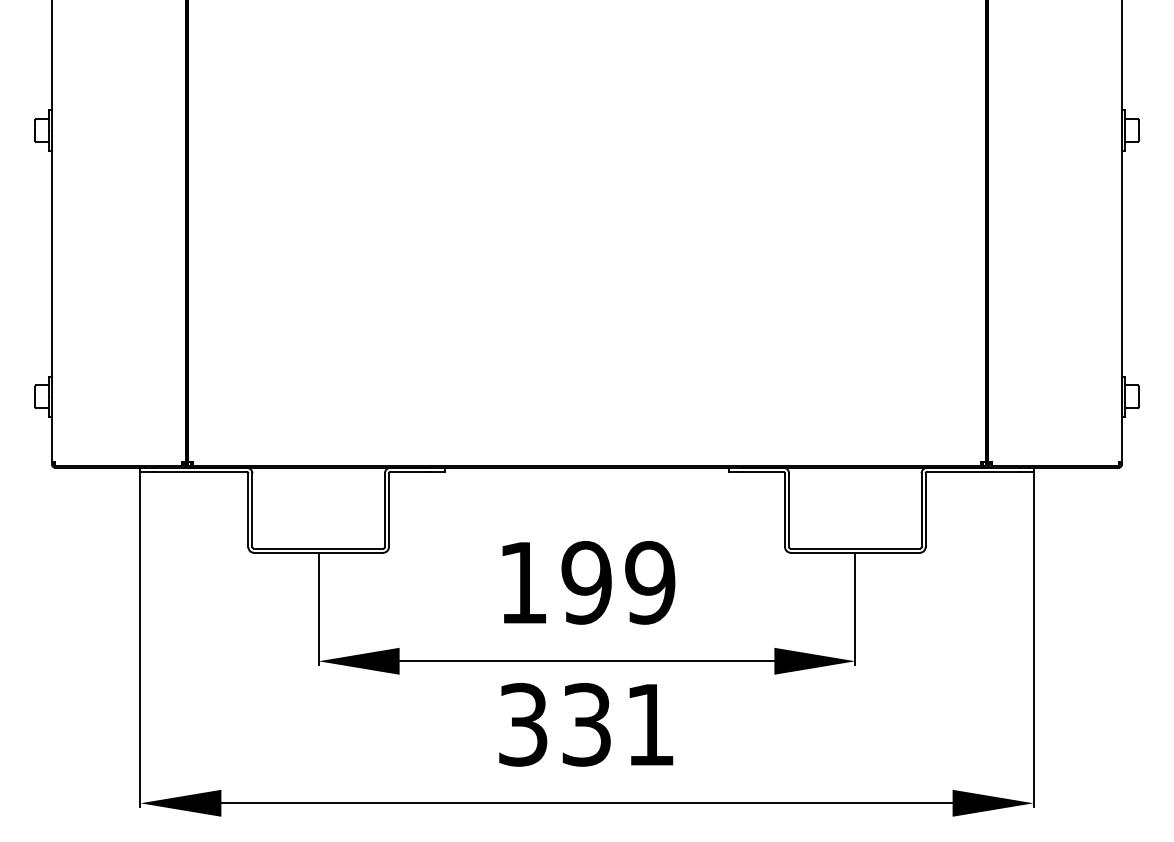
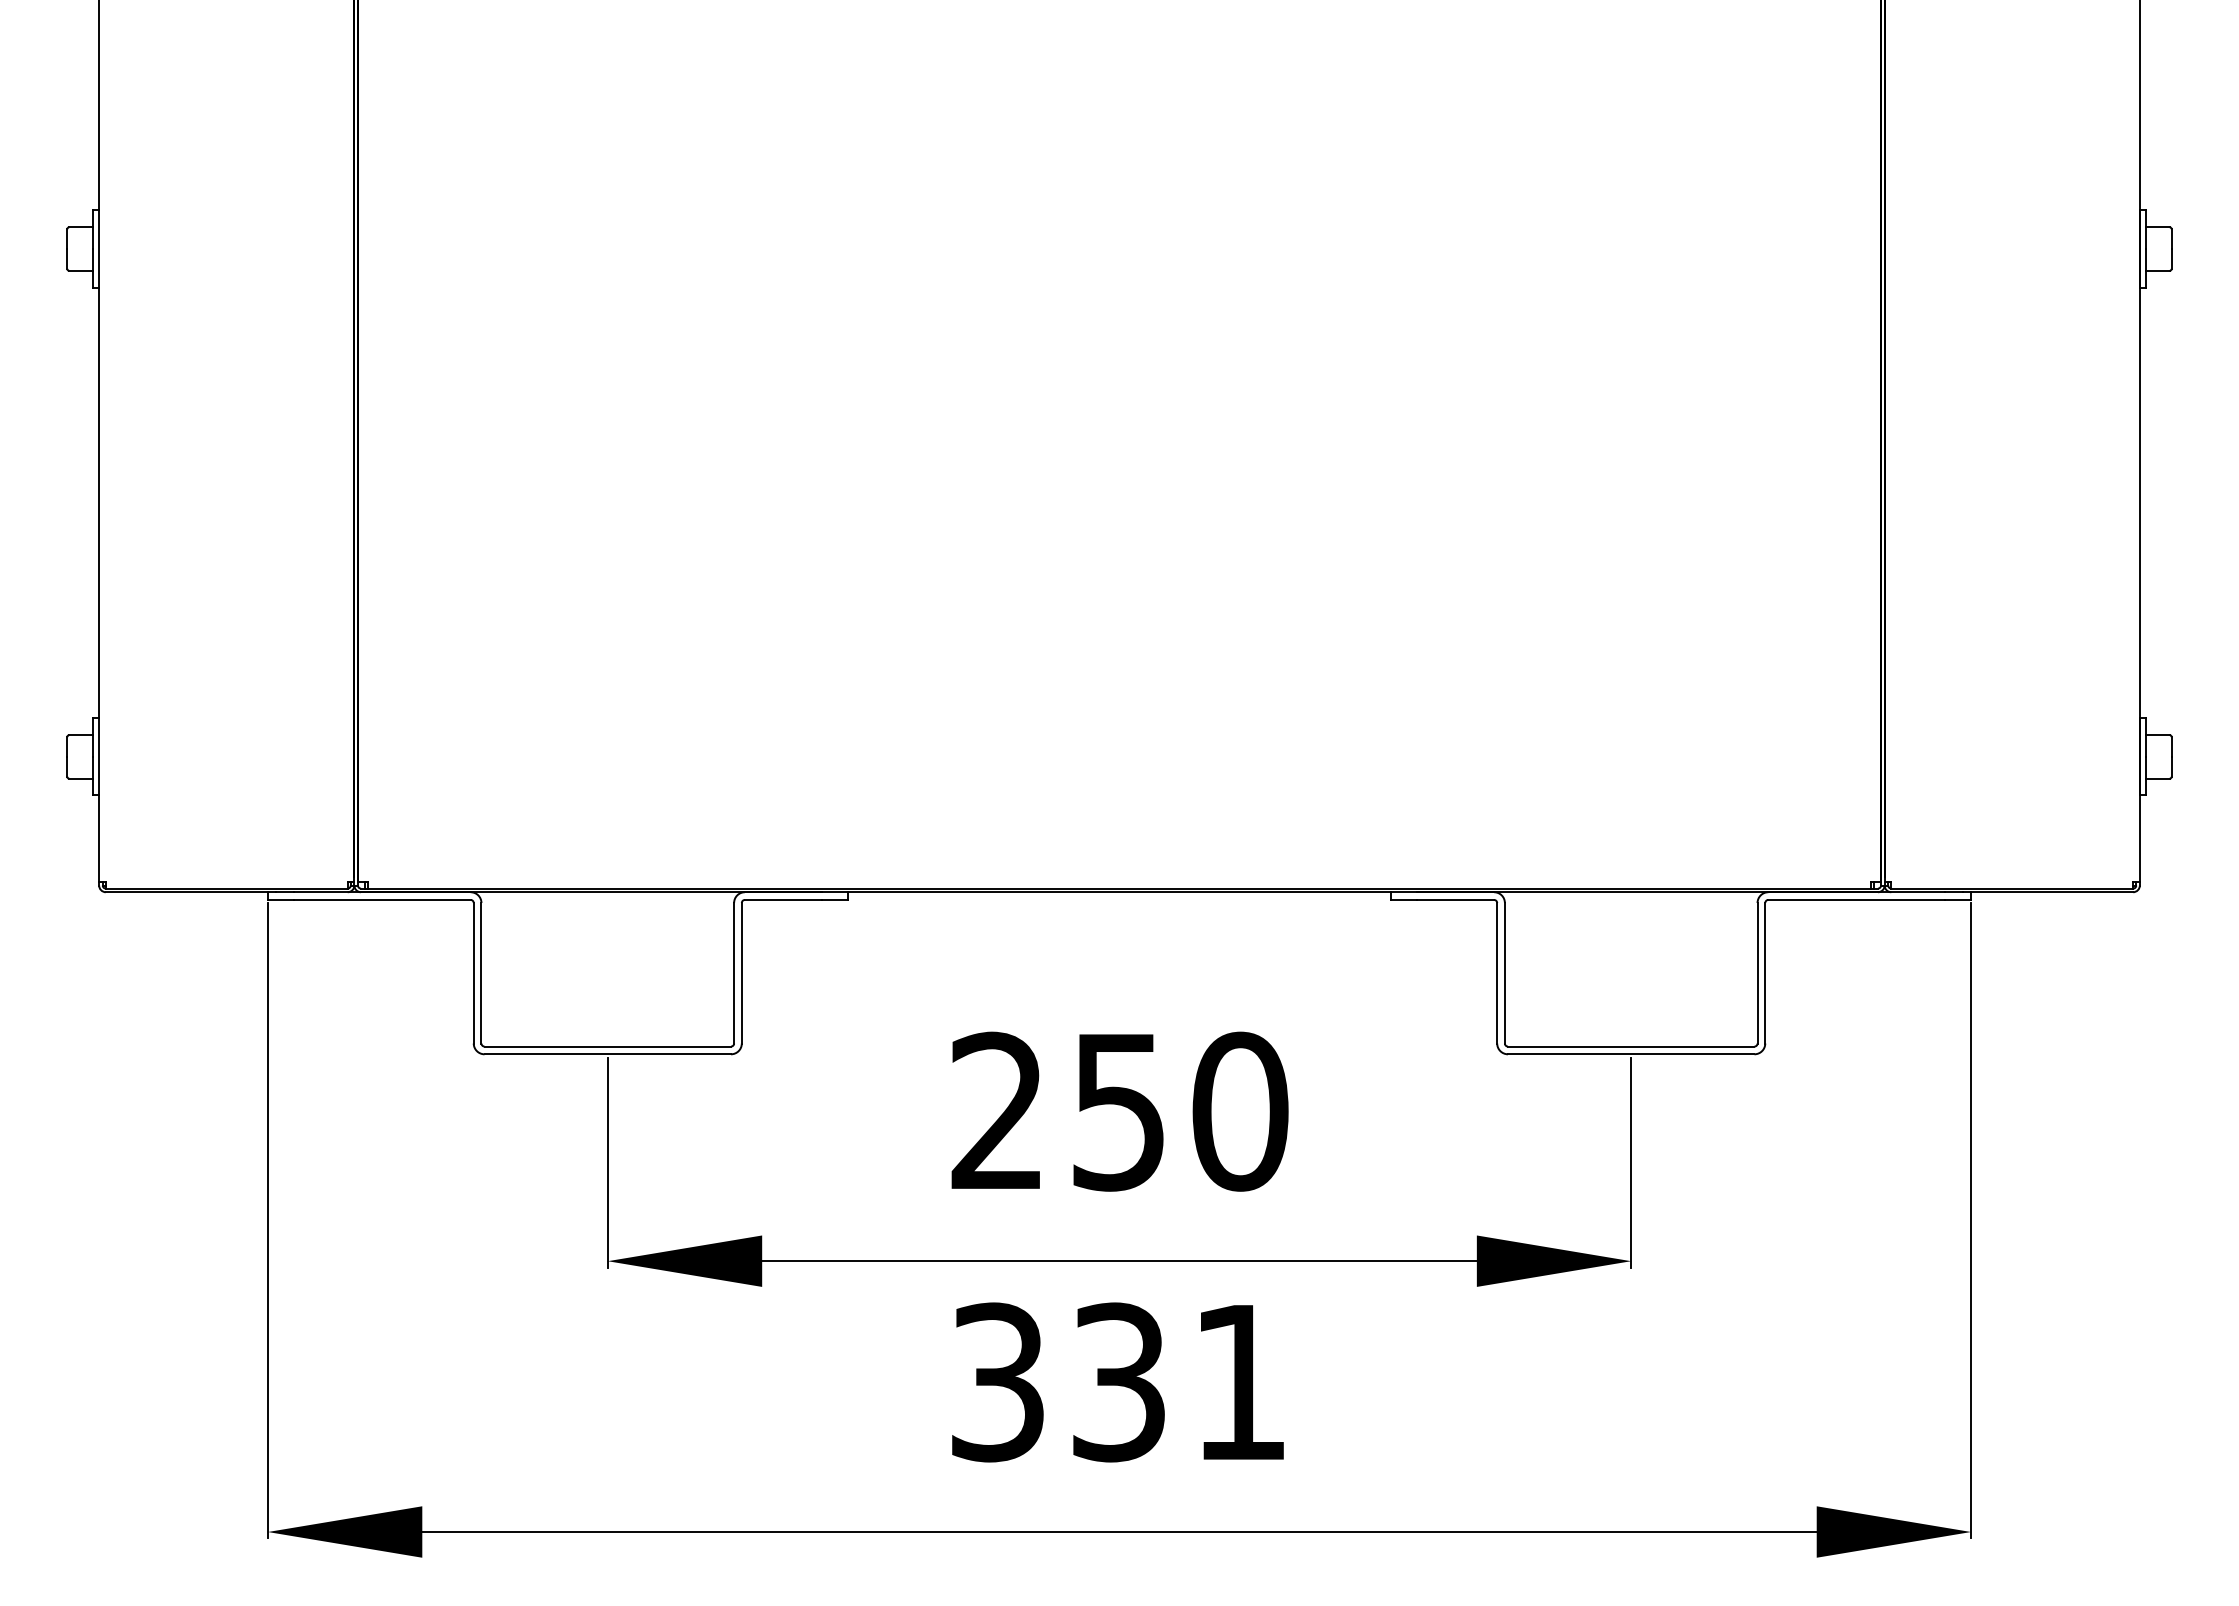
text: (587, 582) -> (1120, 1110), 199 -> 250

